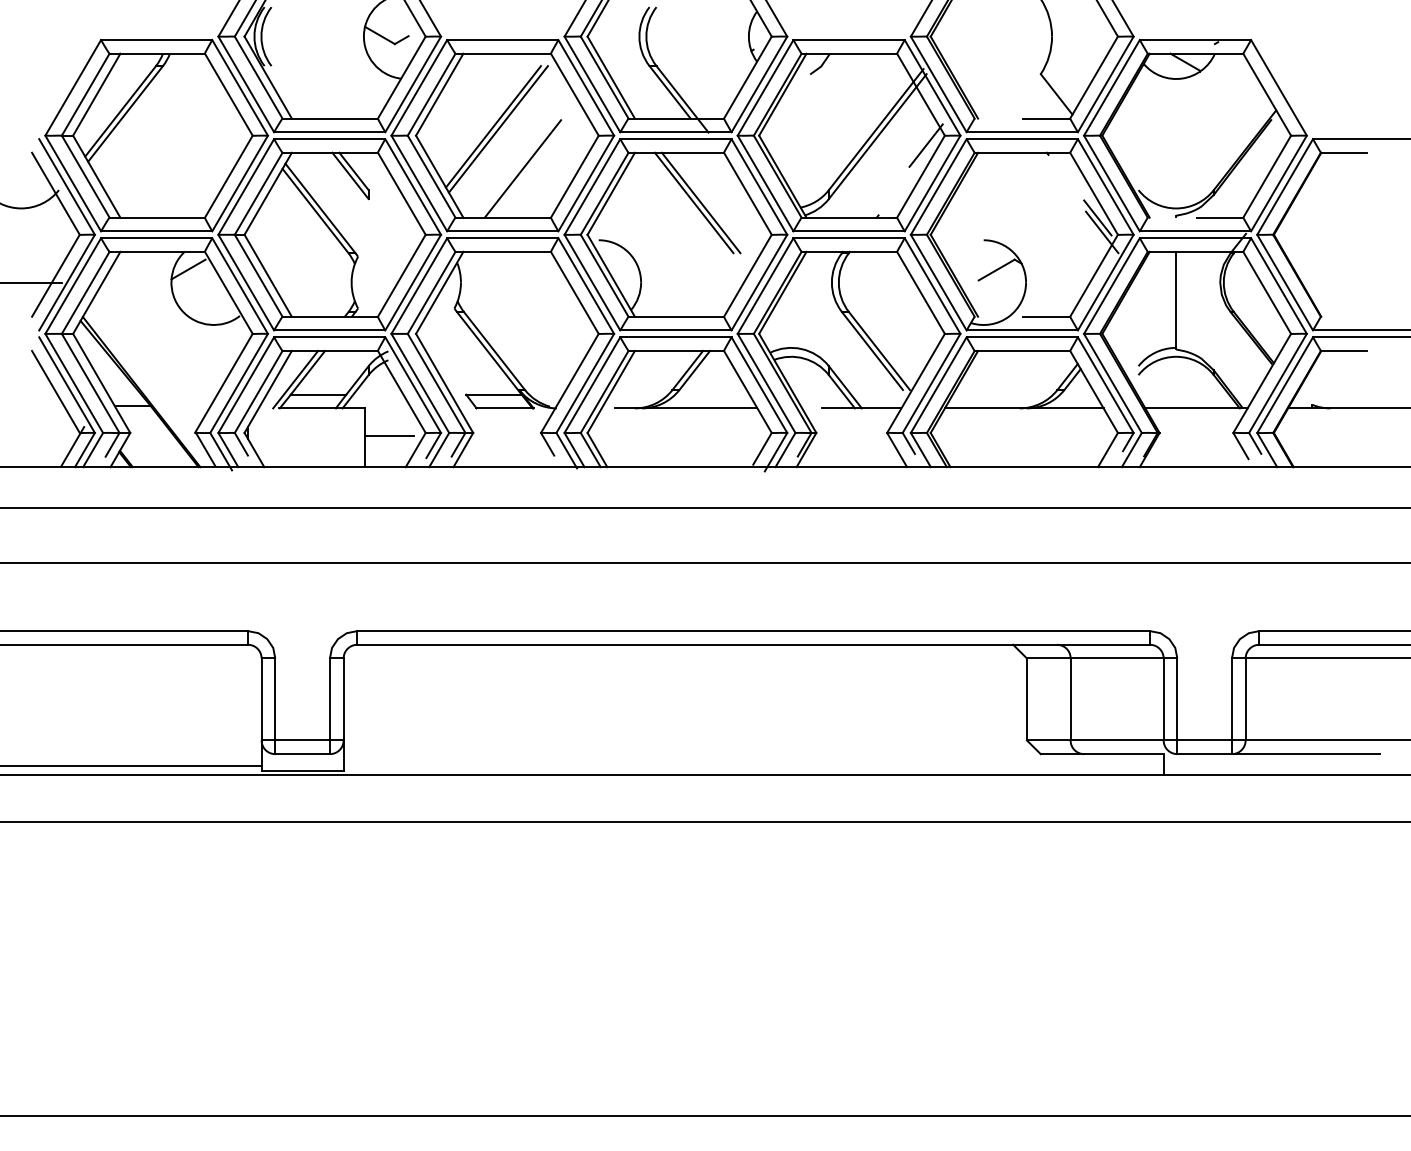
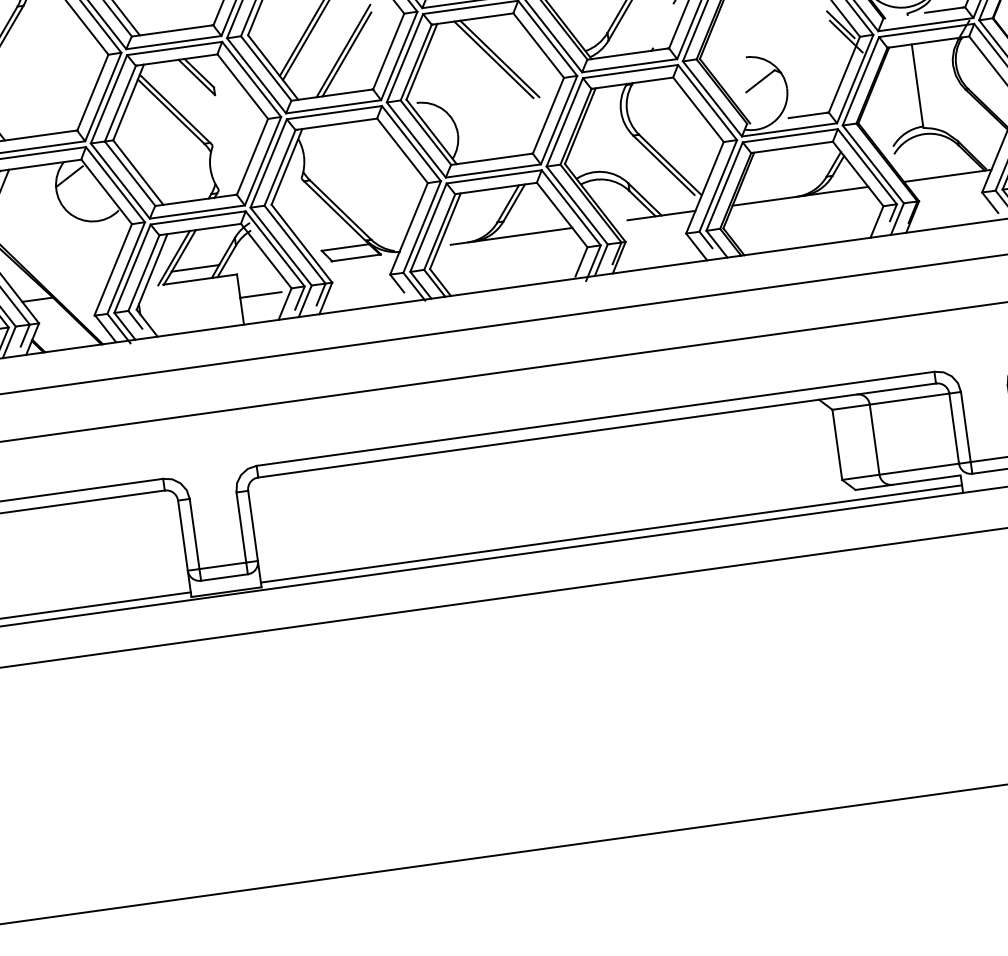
line: (526, 173) -> (347, 54), added
line: (753, 765) -> (611, 533), added

